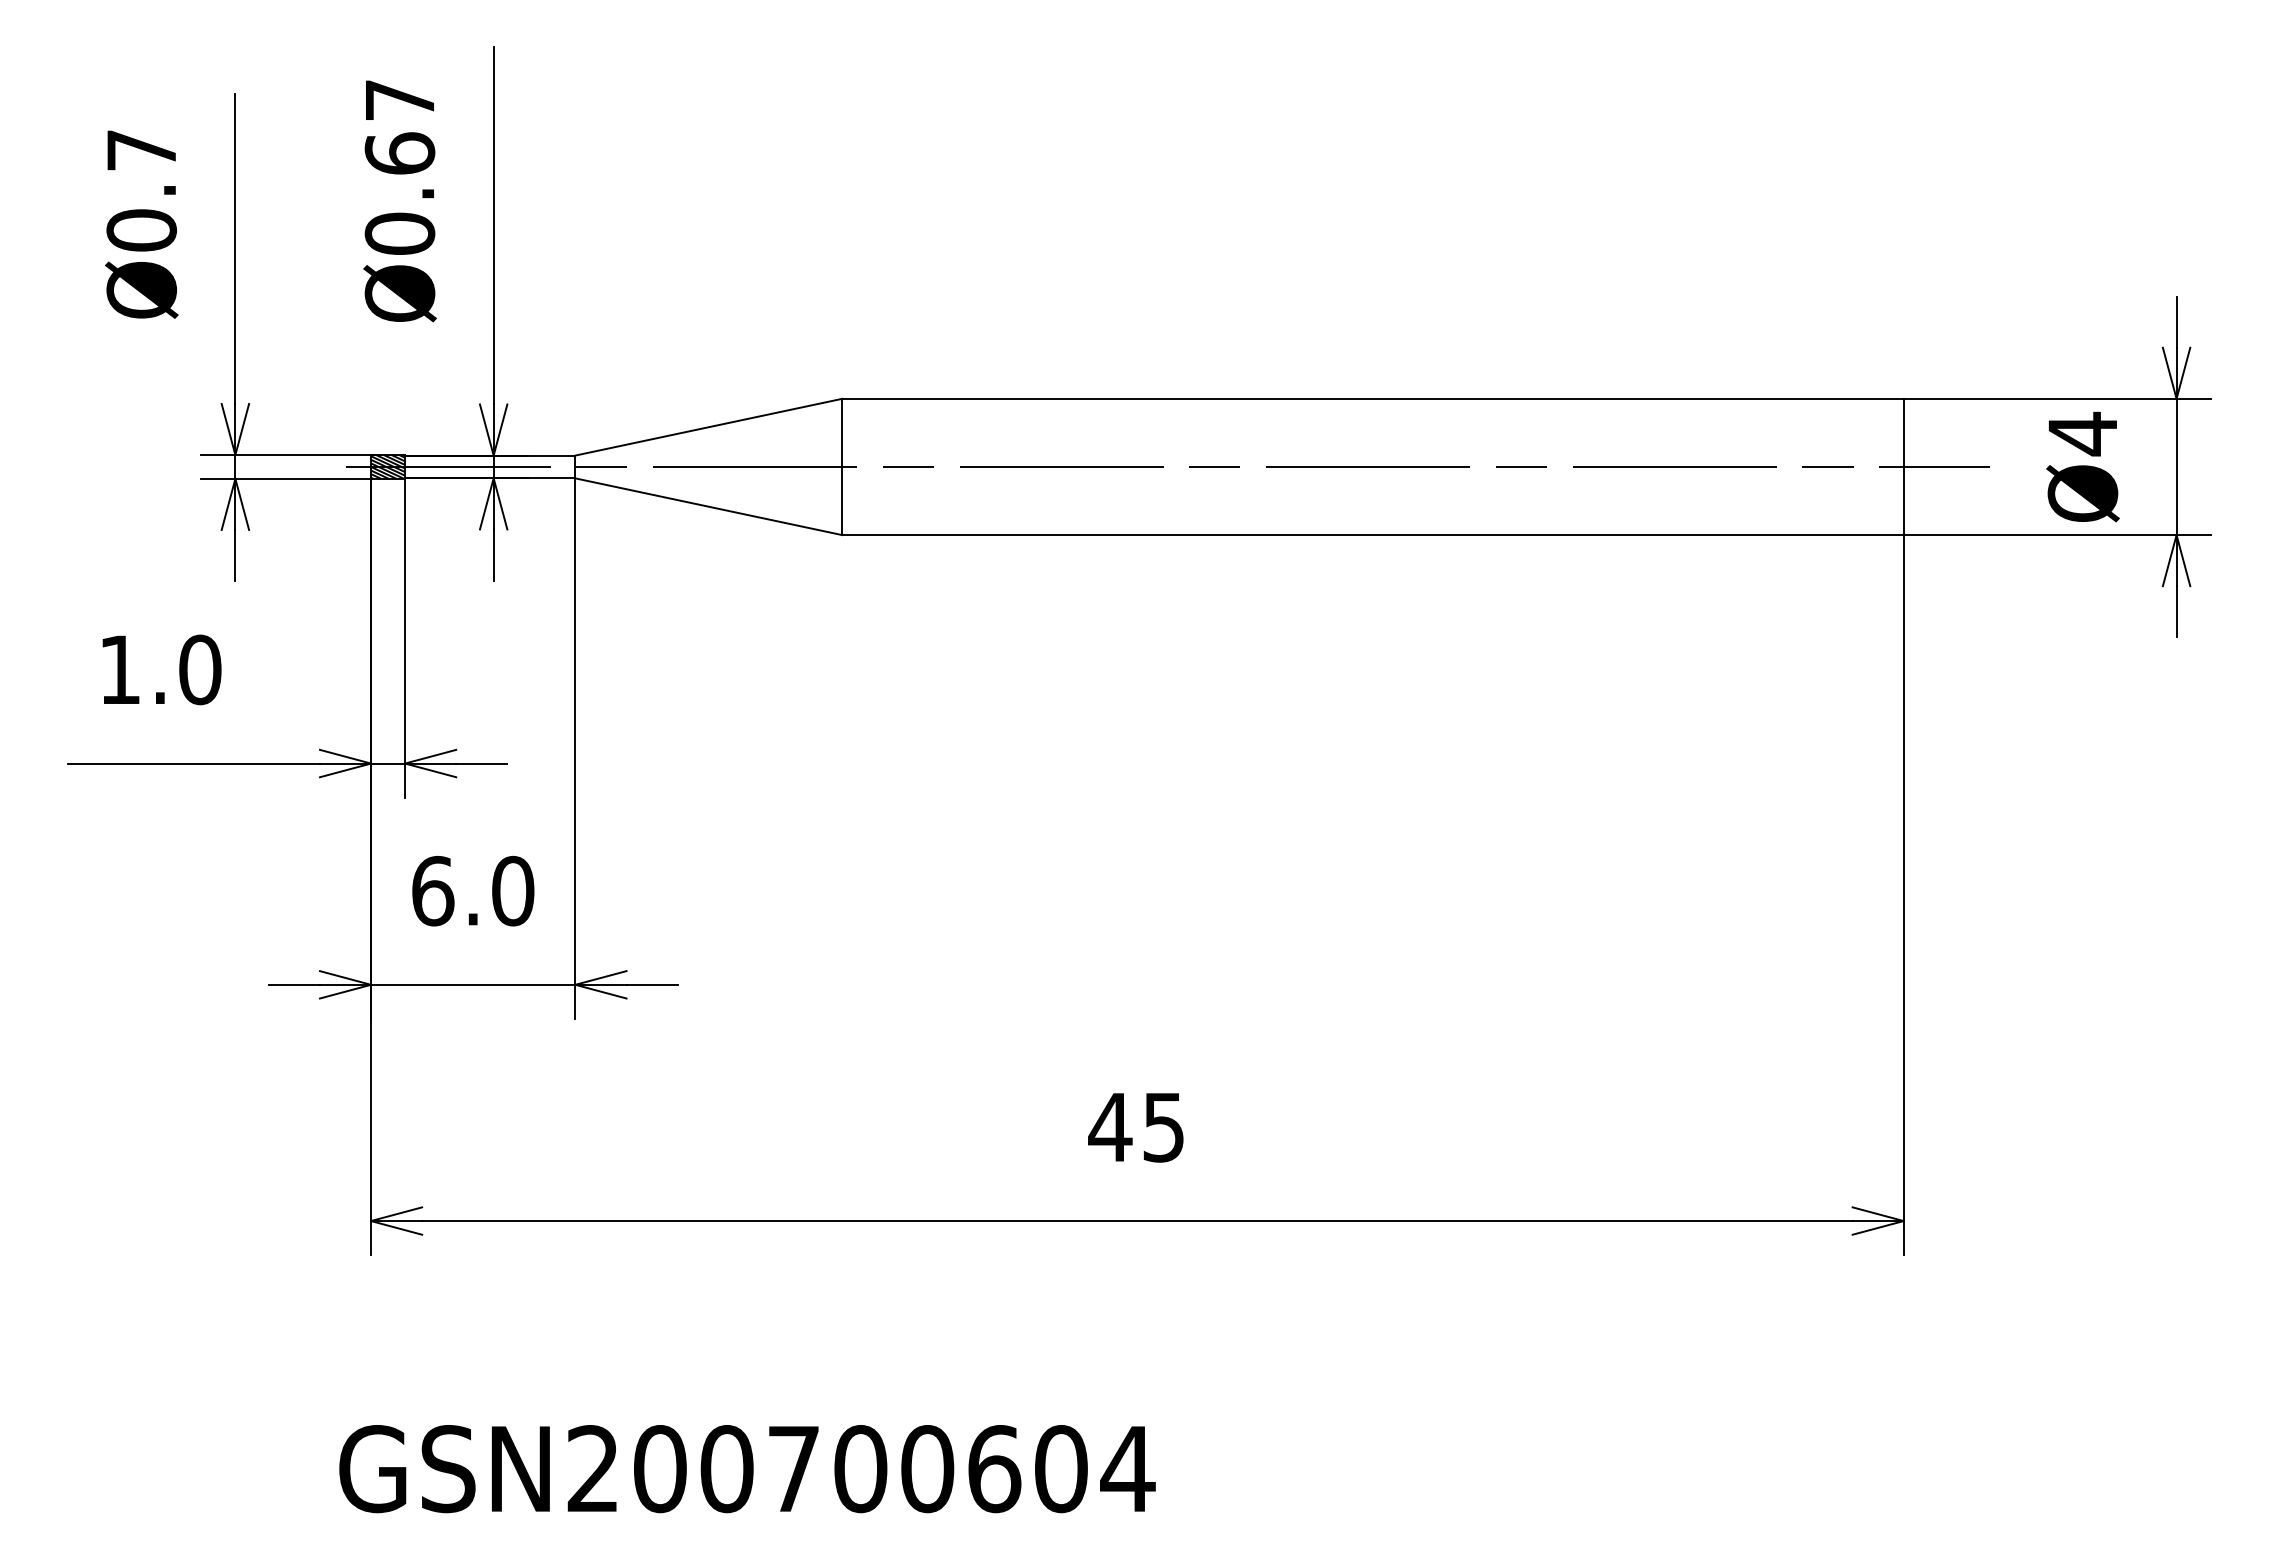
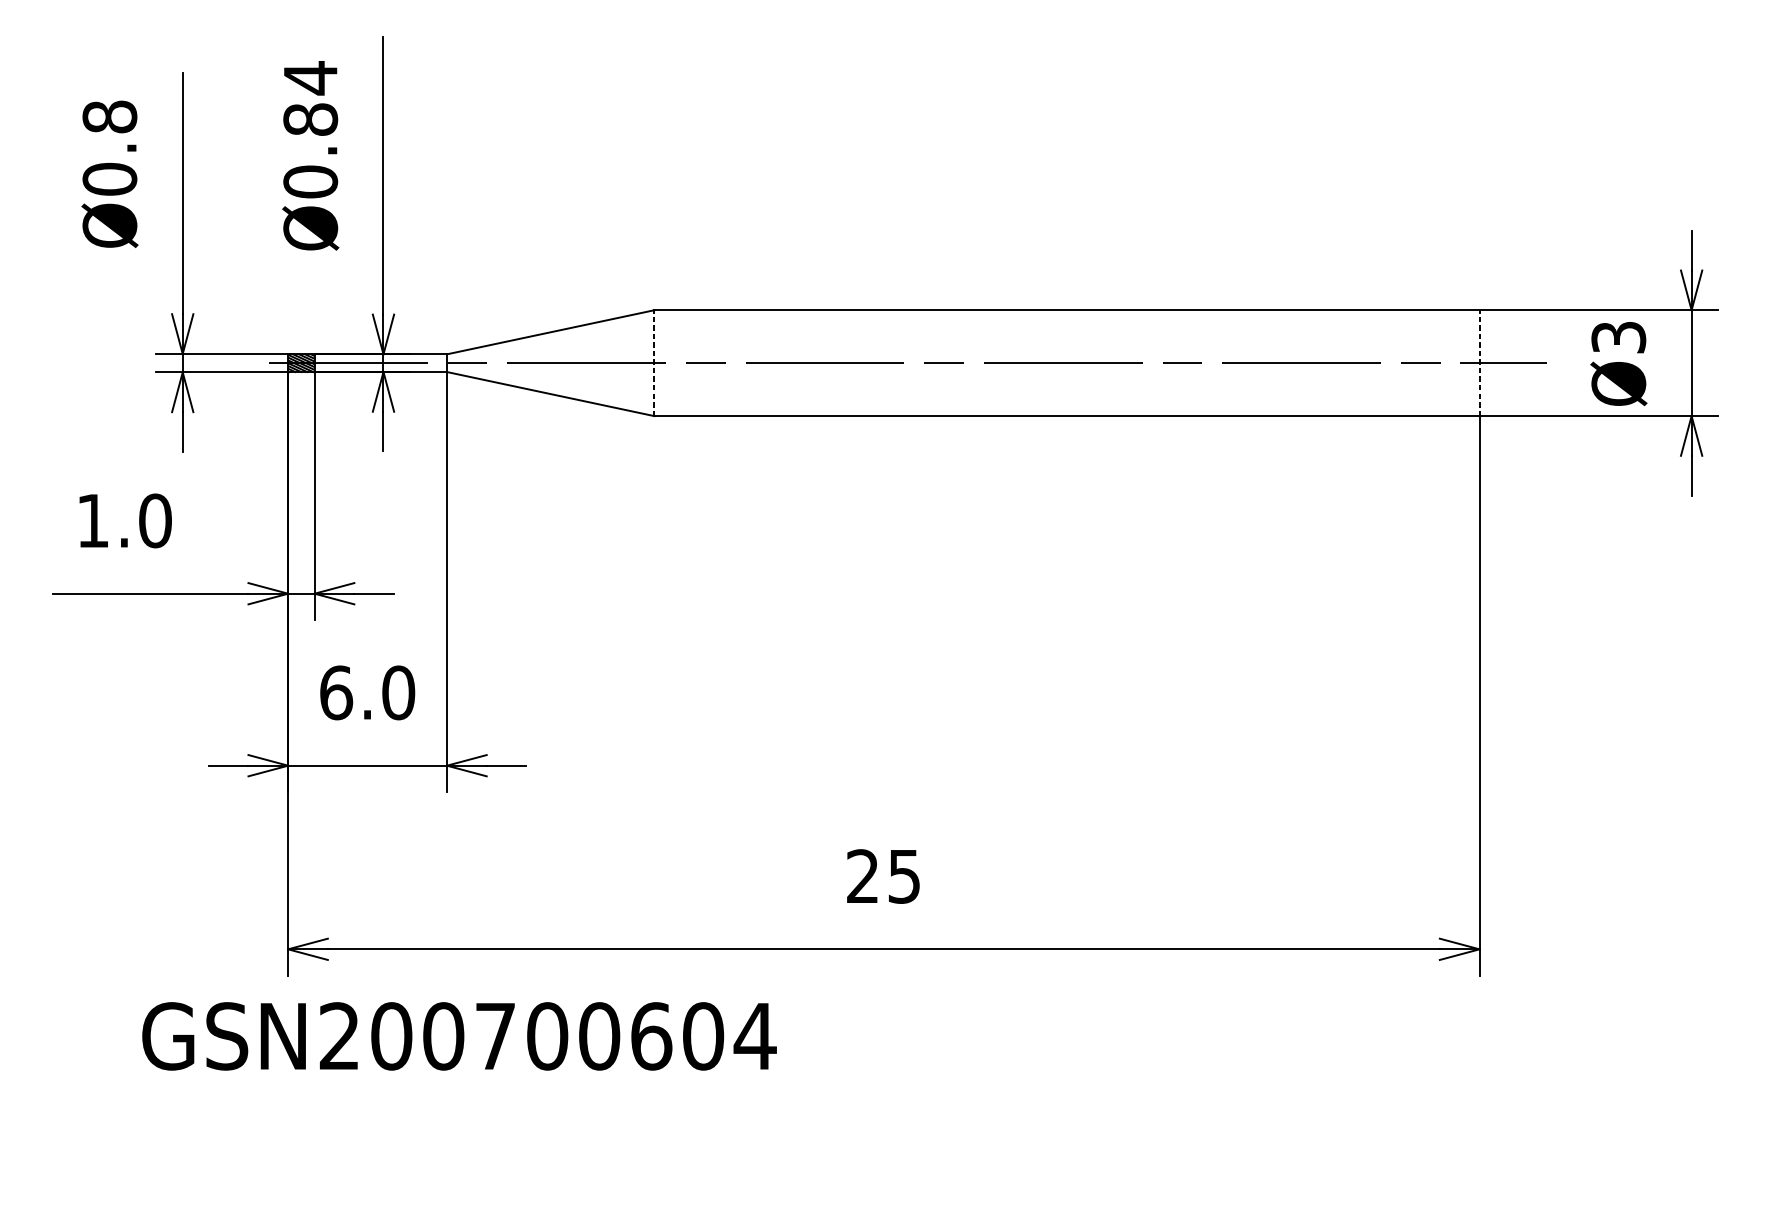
text: (399, 126) -> (310, 98), Ø0.67 -> Ø0.84
text: (141, 150) -> (109, 117), Ø0.7 -> Ø0.8
text: (2082, 433) -> (1618, 337), Ø4 -> Ø3
line: (842, 466) -> (654, 362), solid -> dashed
line: (1903, 466) -> (1479, 362), solid -> dashed
text: (1110, 1126) -> (862, 875), 45 -> 25
text: (747, 1469) -> (459, 1036), moved

